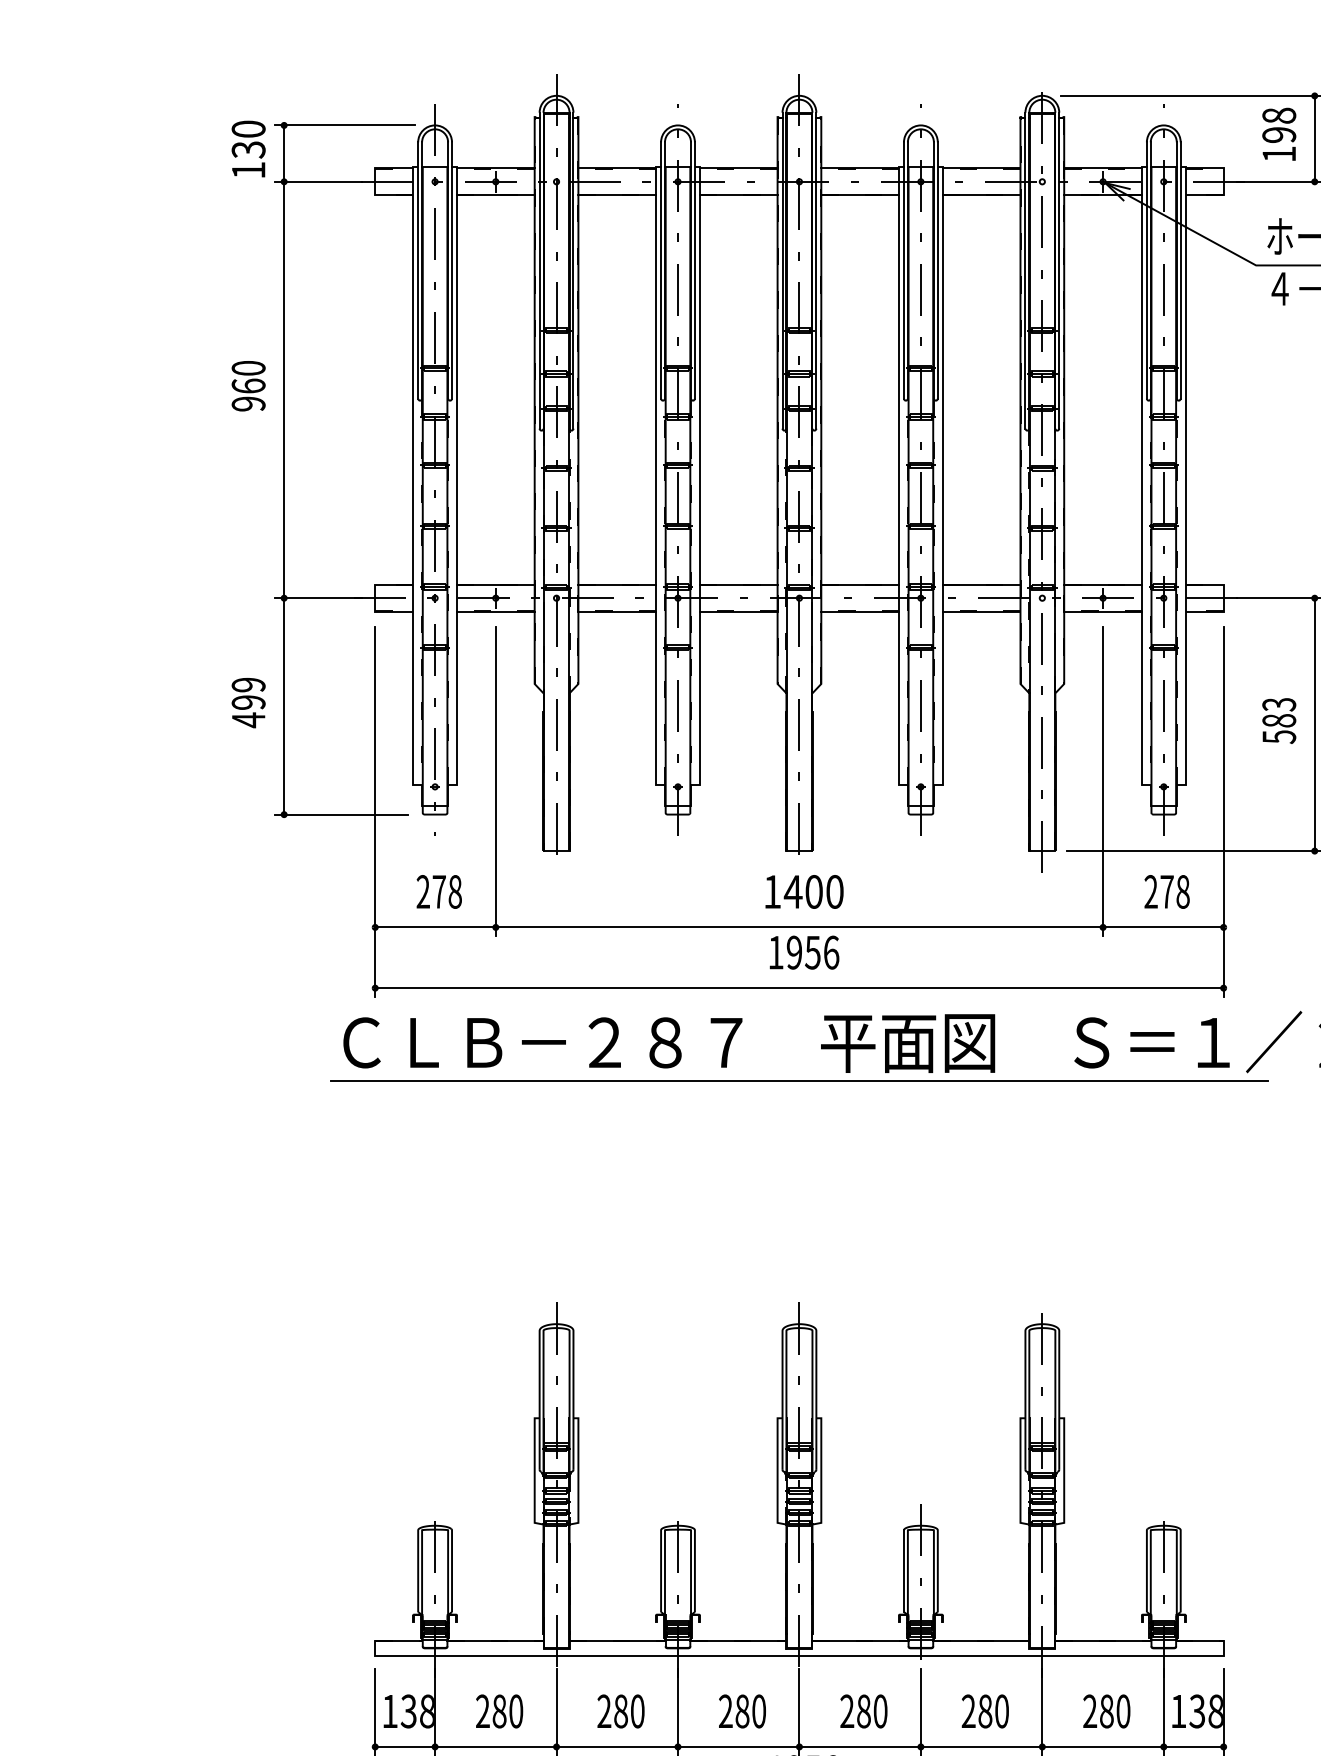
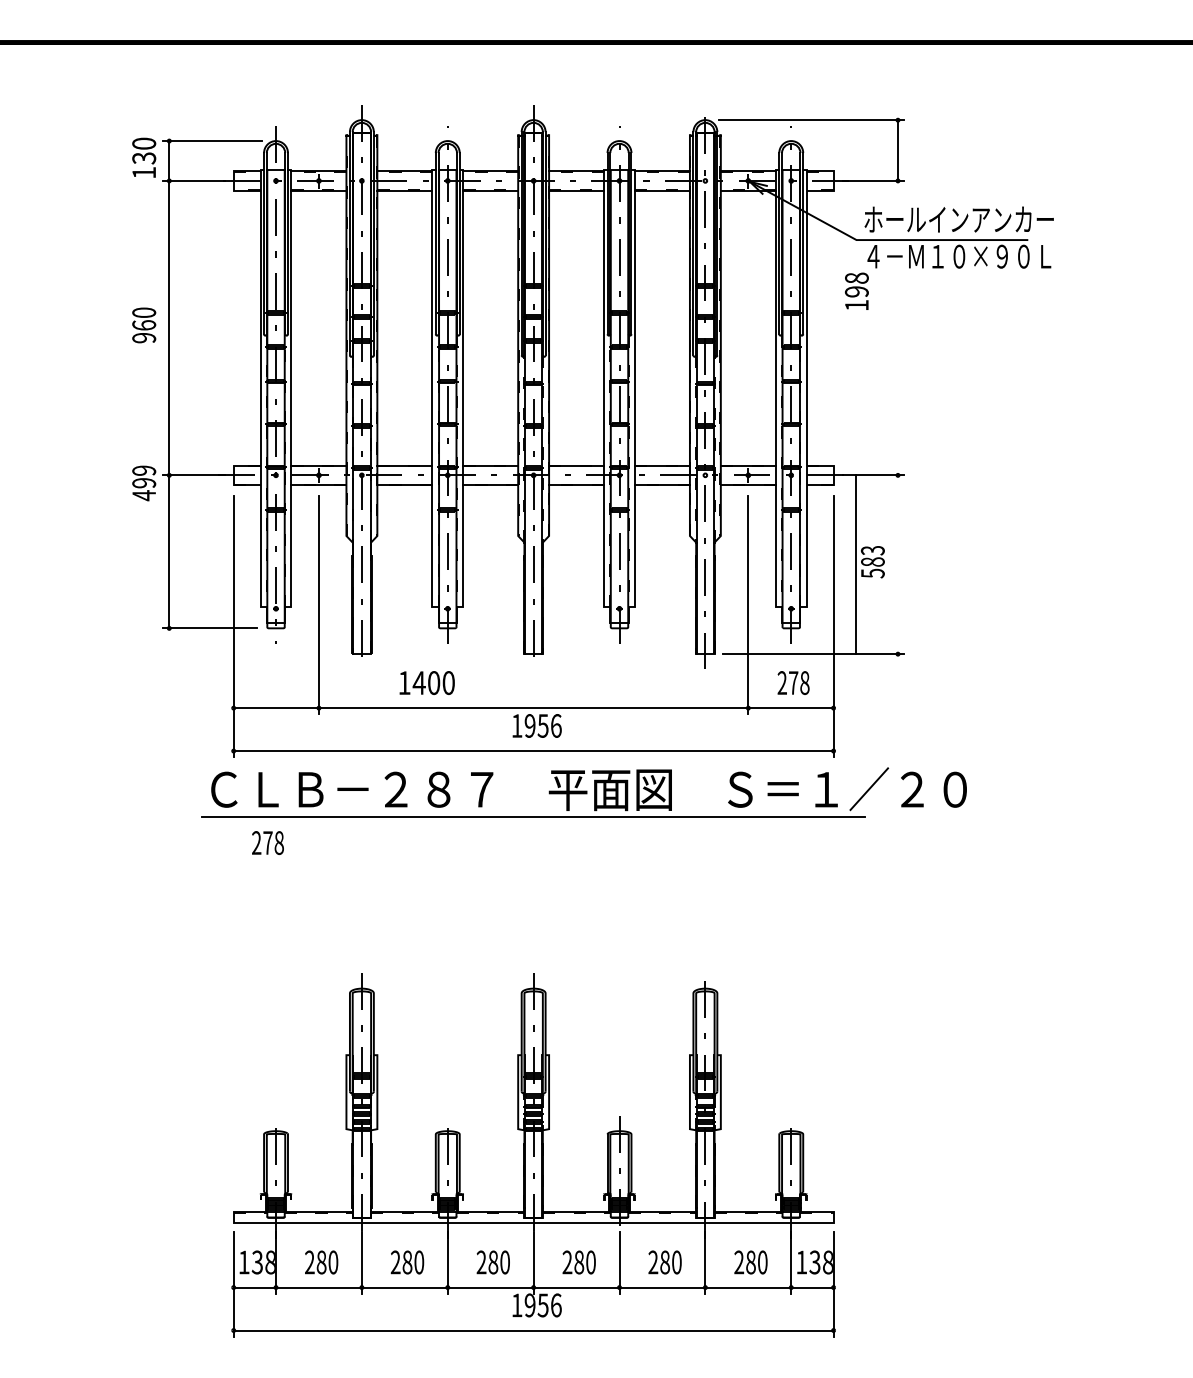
text: (1278, 133) -> (856, 290), moved
text: (249, 703) -> (144, 483), moved
line: (1314, 724) -> (855, 564), moved
text: (438, 891) -> (267, 842), moved
text: (803, 891) -> (426, 682), moved

